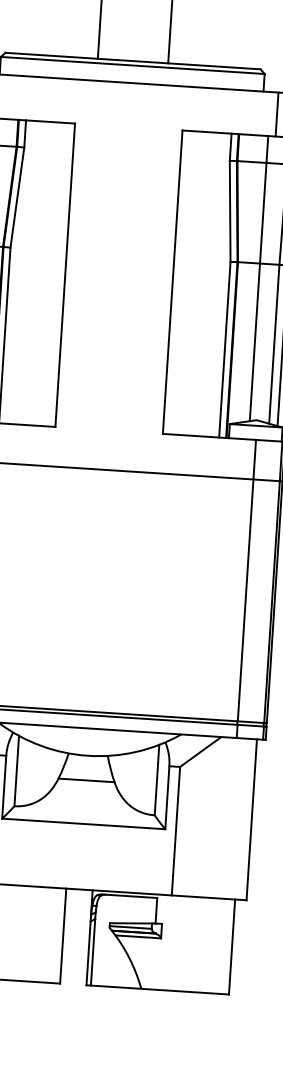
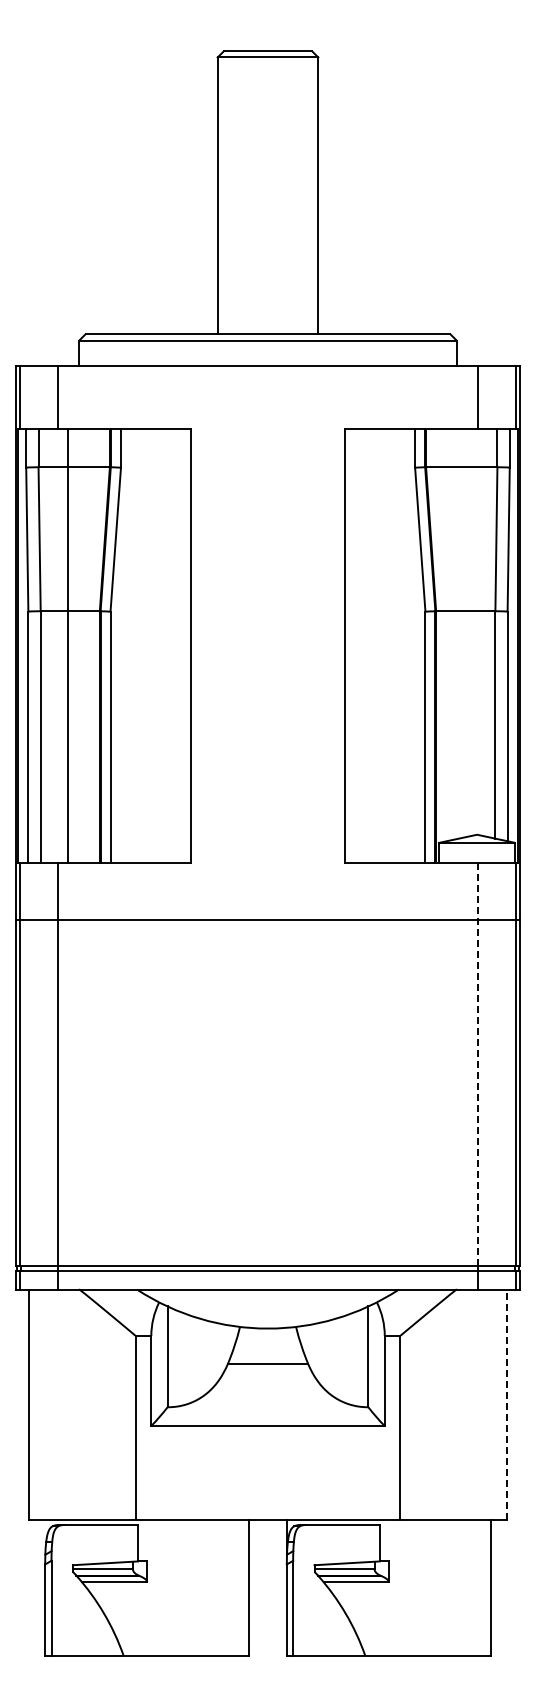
line: (258, 278) -> (467, 632), removed
line: (247, 580) -> (478, 1064), solid -> dashed
line: (252, 819) -> (507, 1404), solid -> dashed

